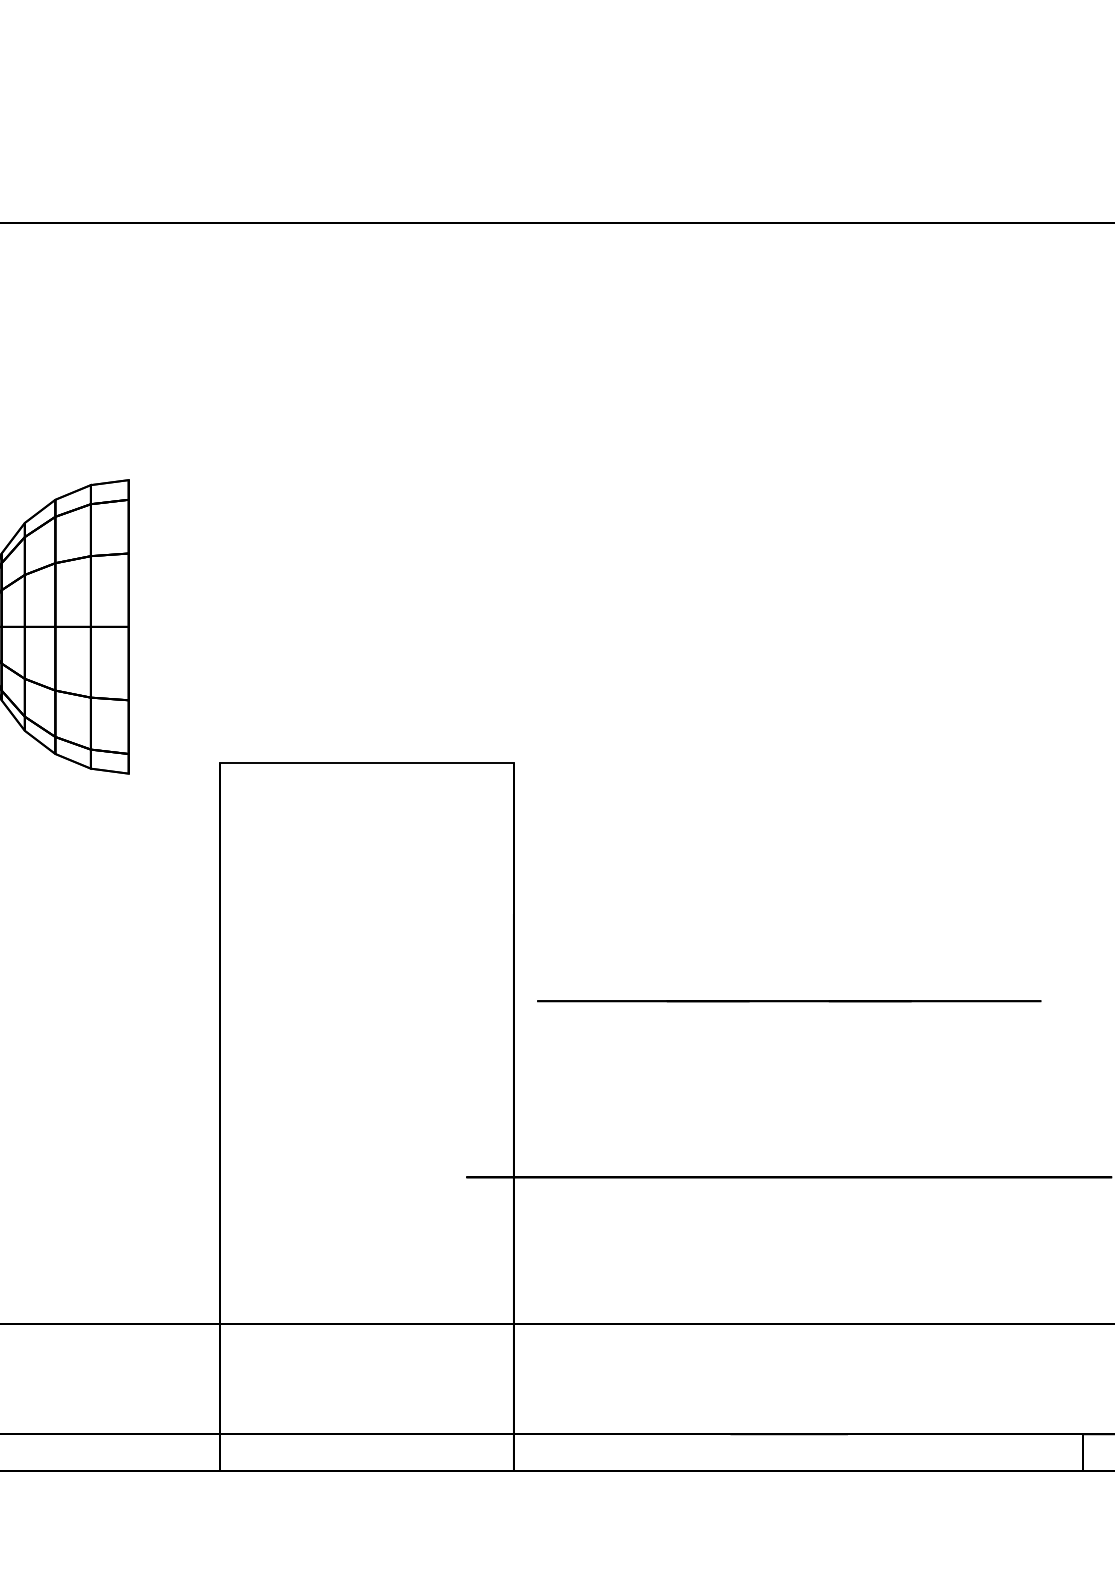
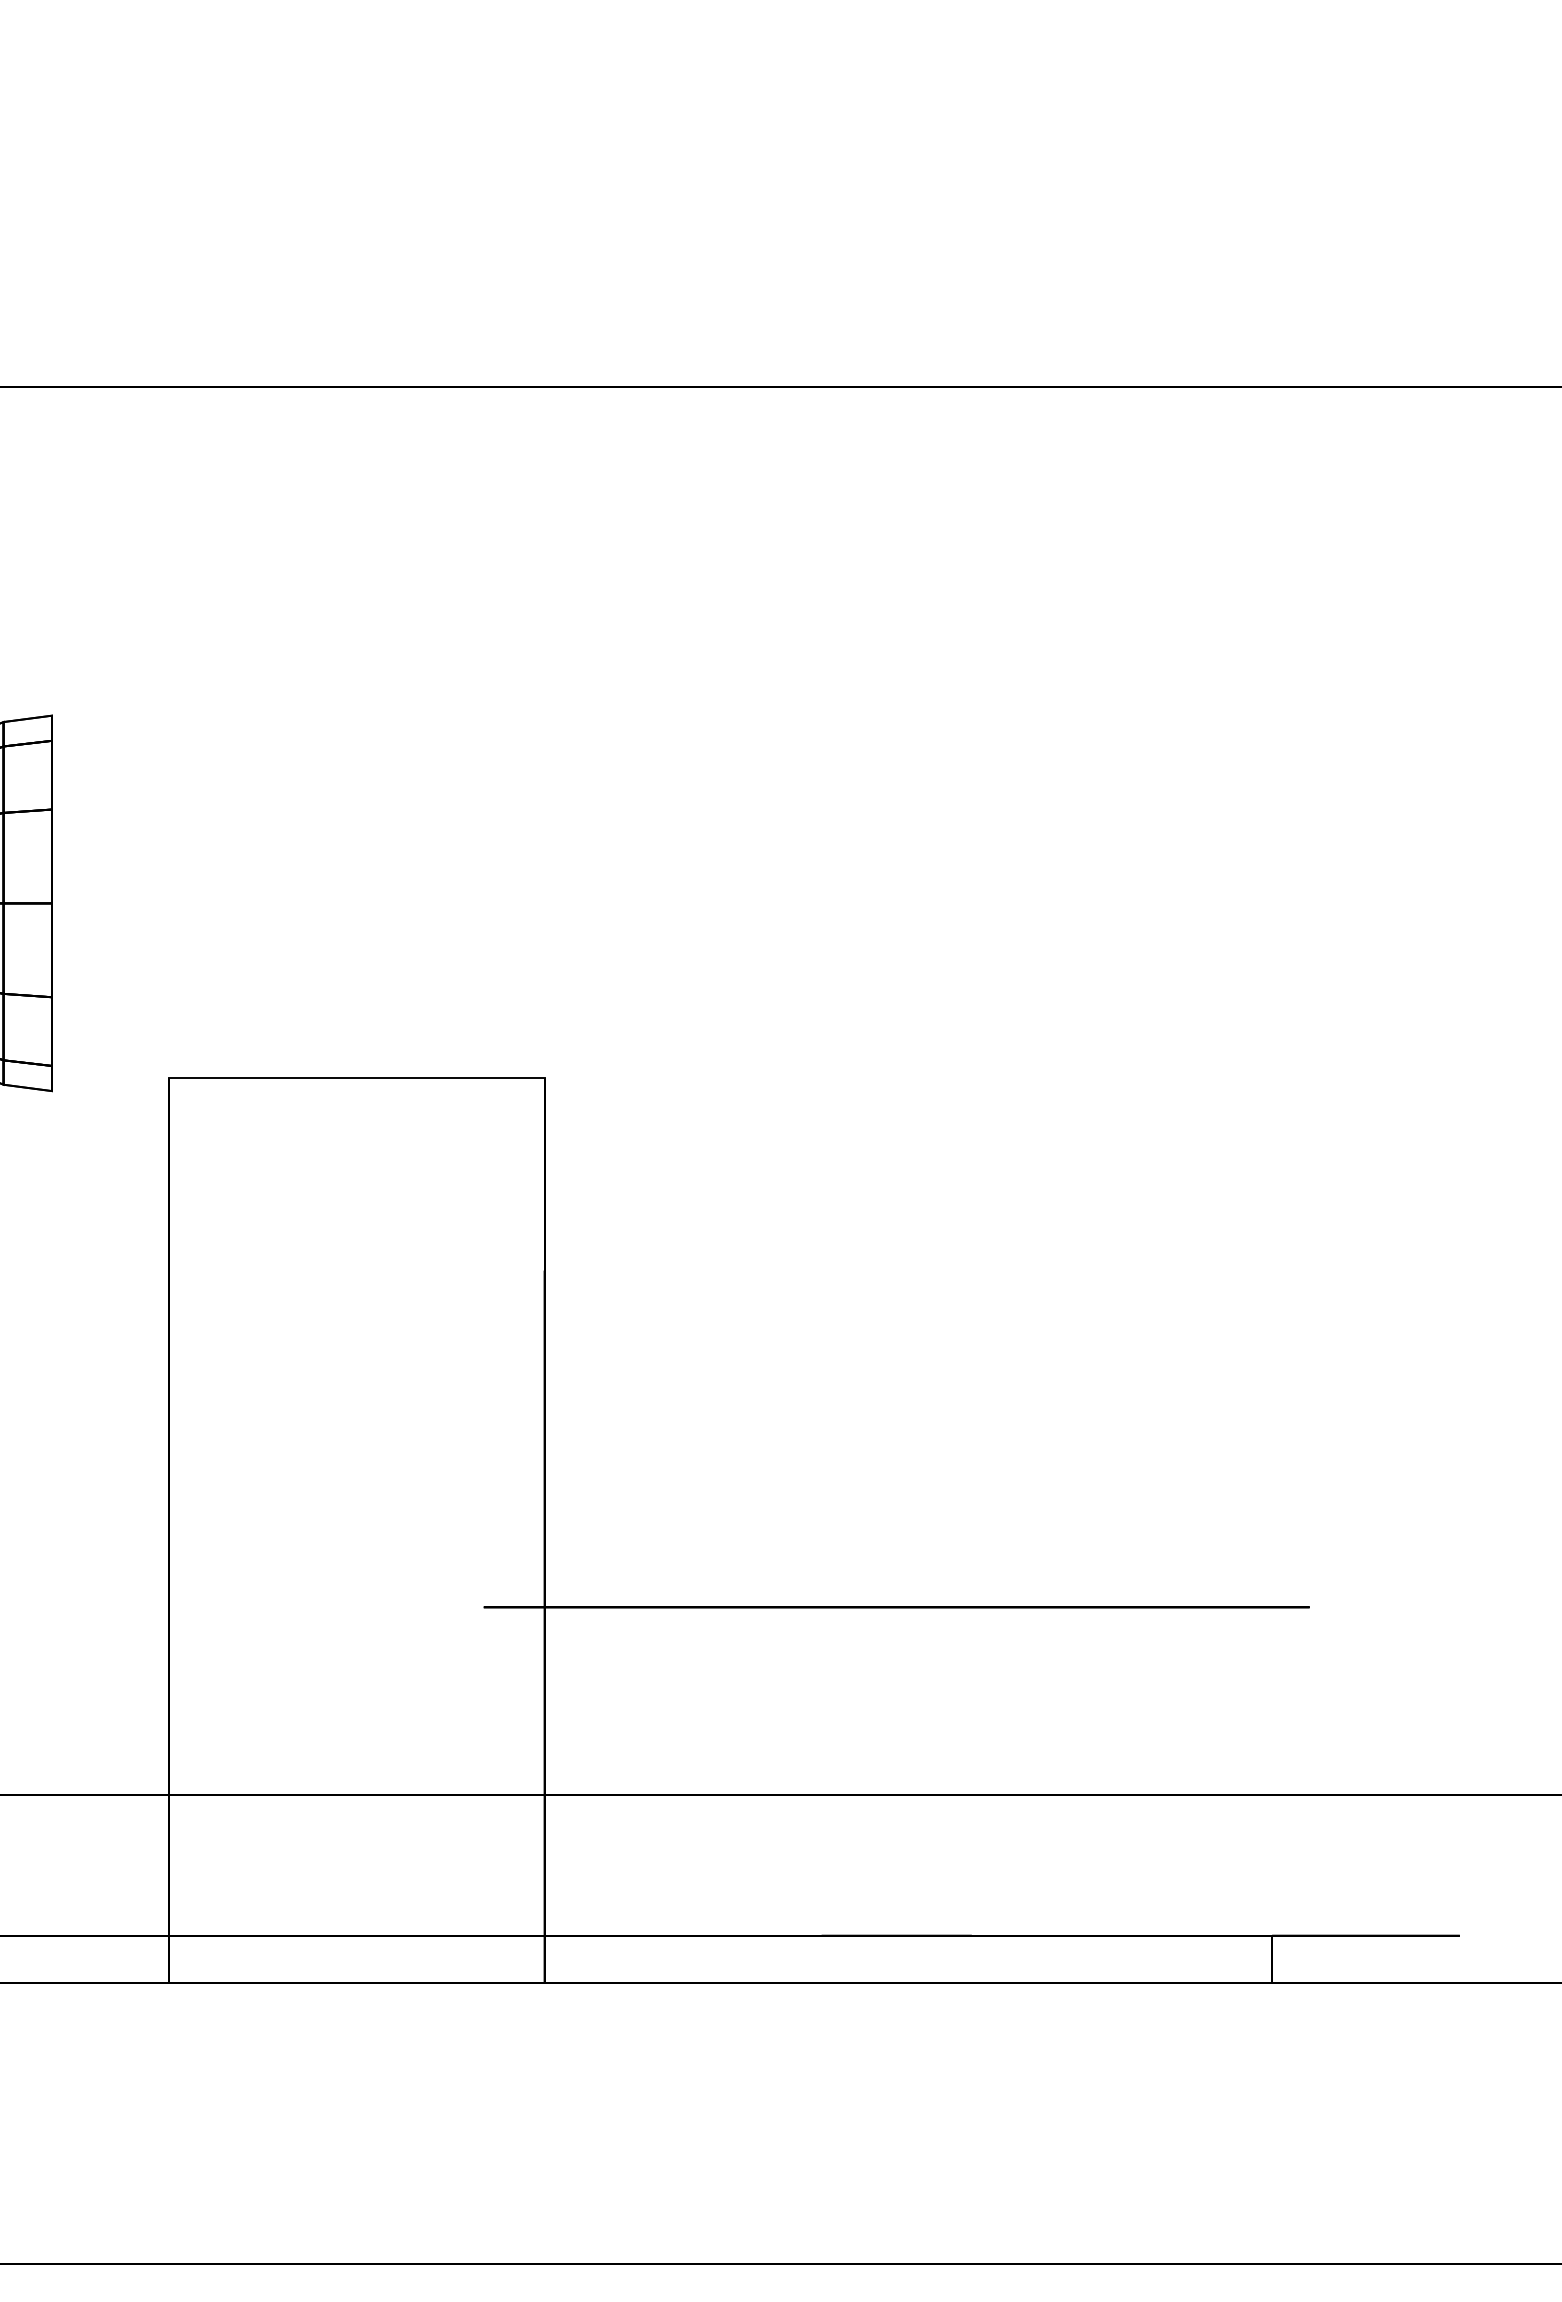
line: (789, 1000) -> (896, 1381), removed

